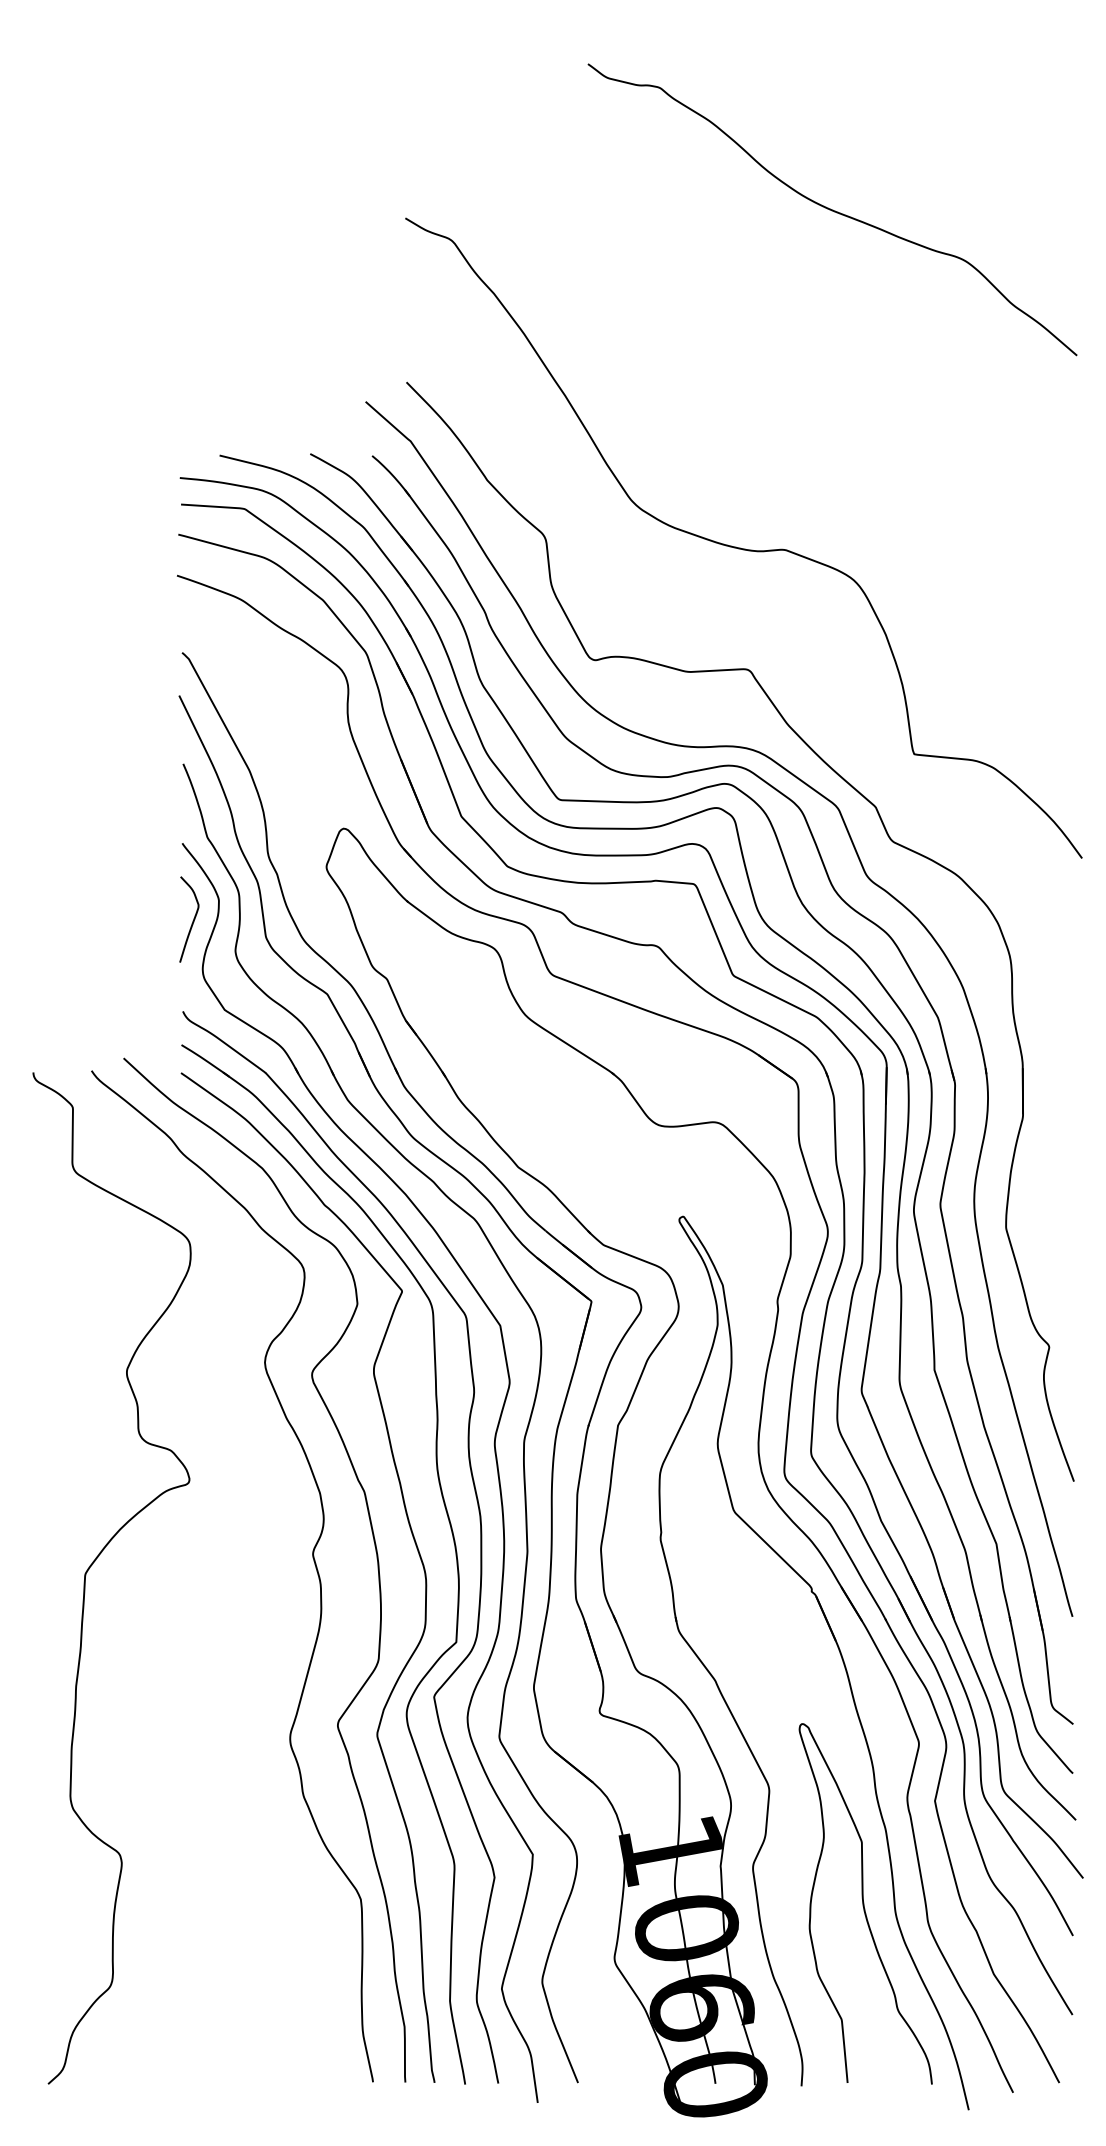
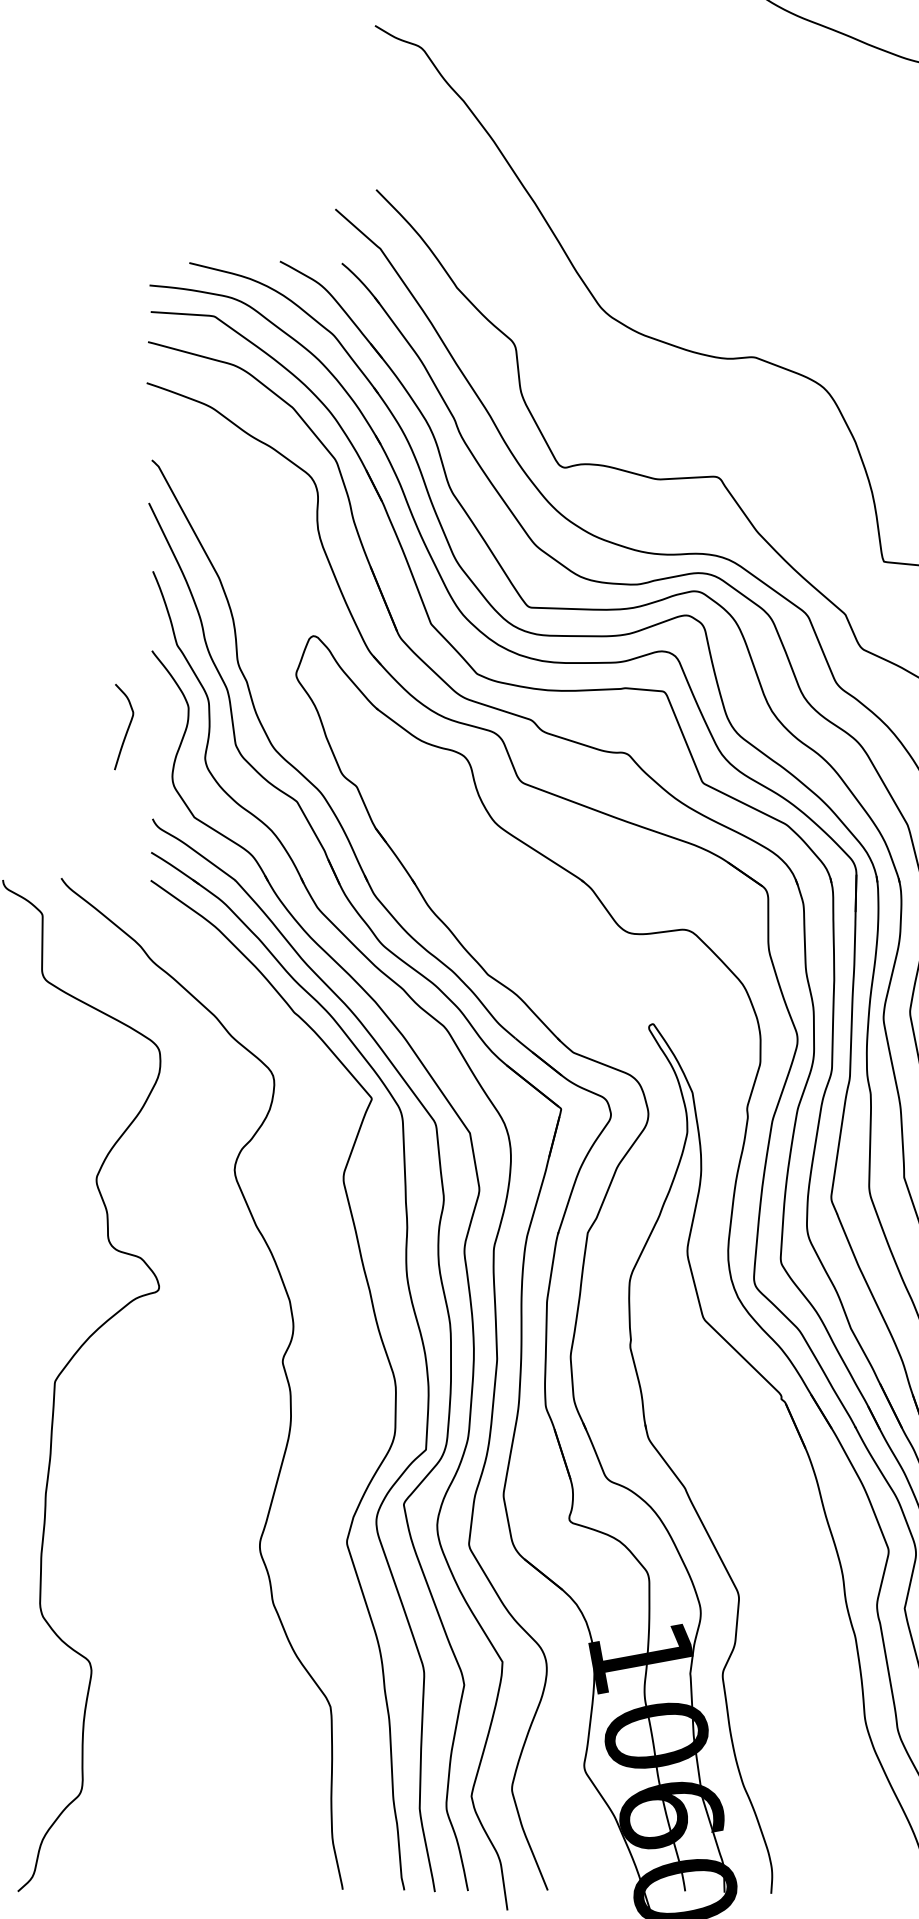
curve: (192, 921) -> (127, 728), moved
curve: (374, 1546) -> (344, 1353), removed
curve: (864, 1903) -> (834, 1710), removed

